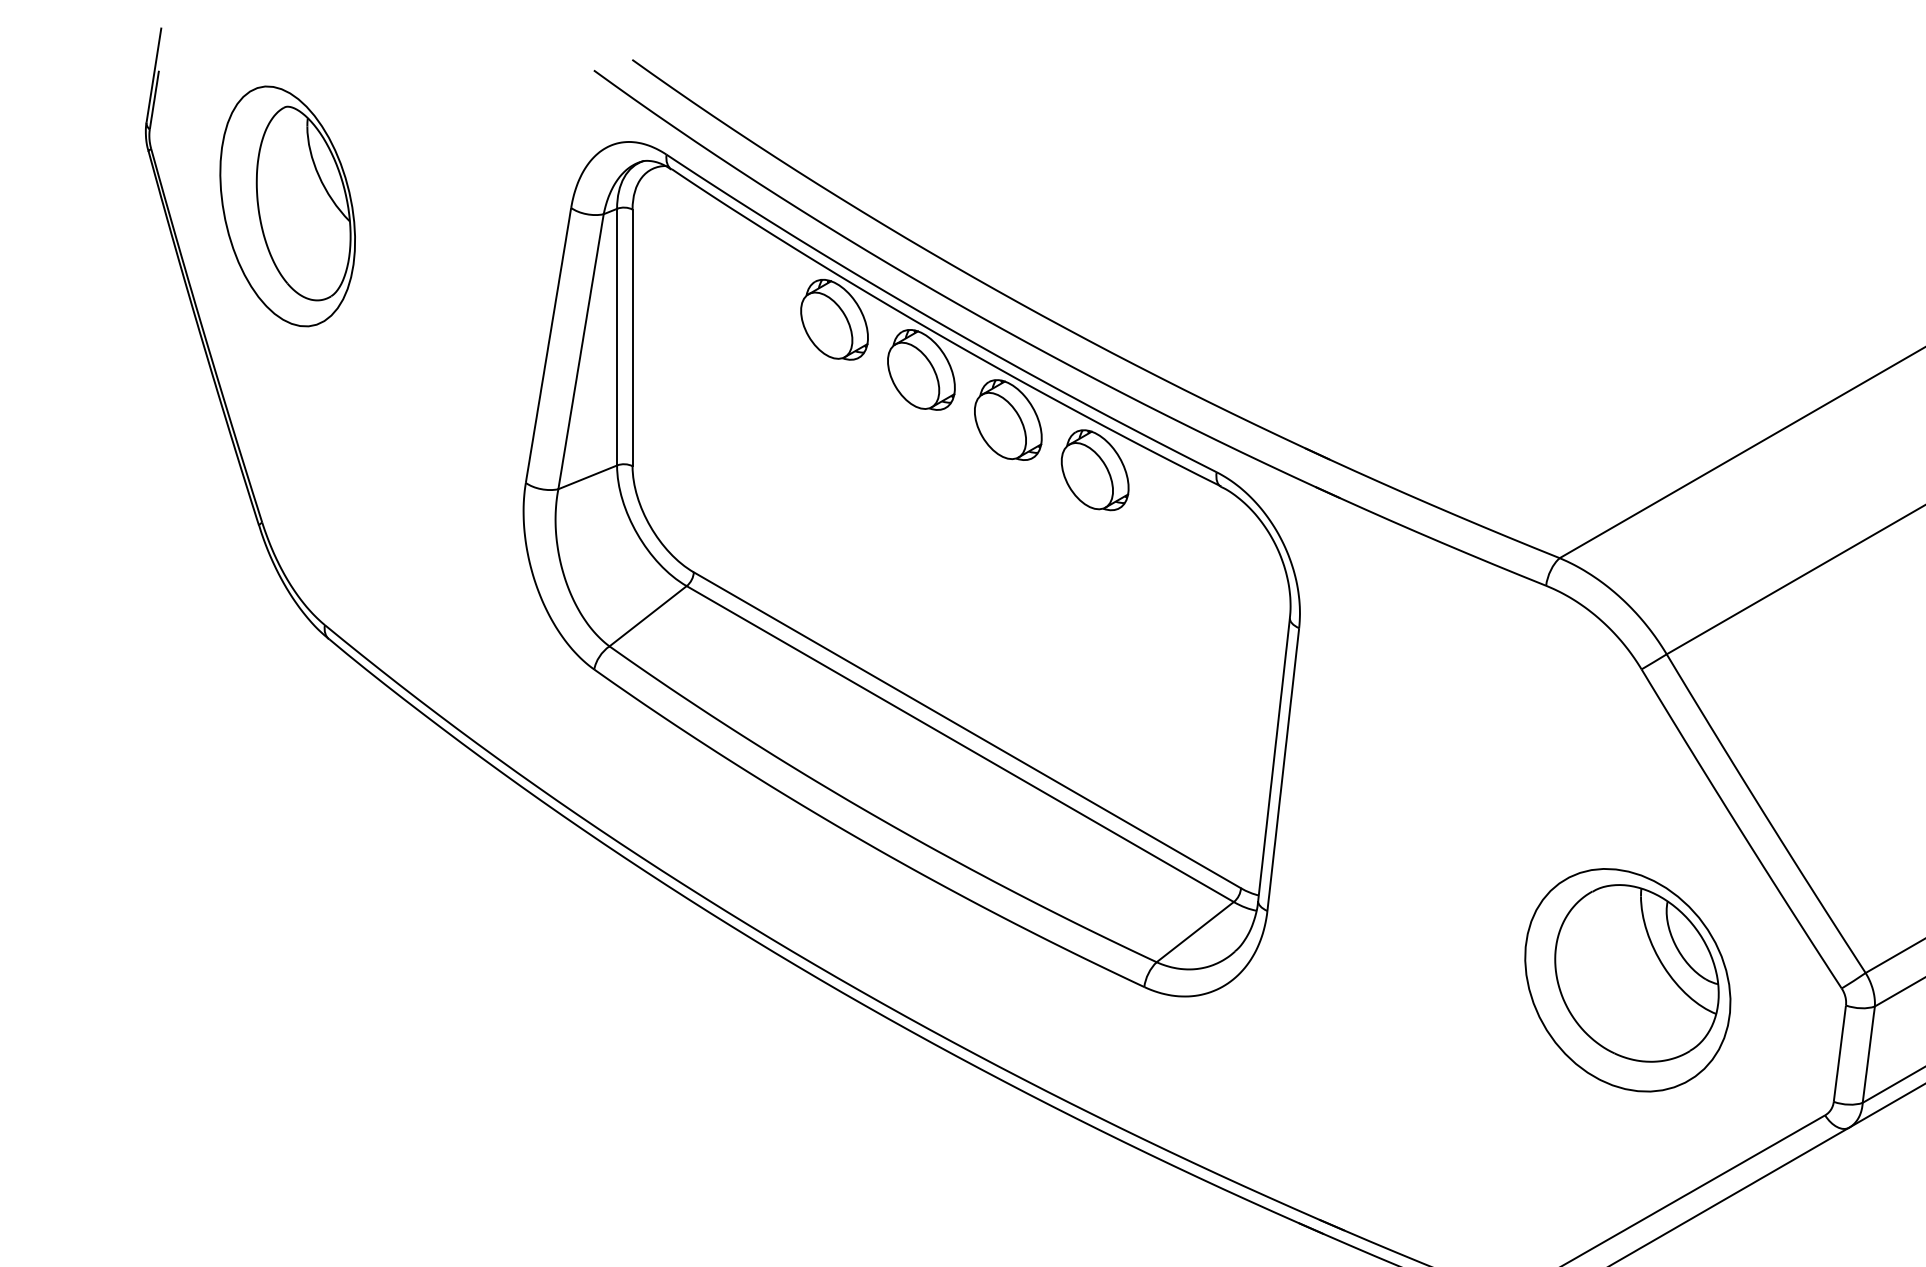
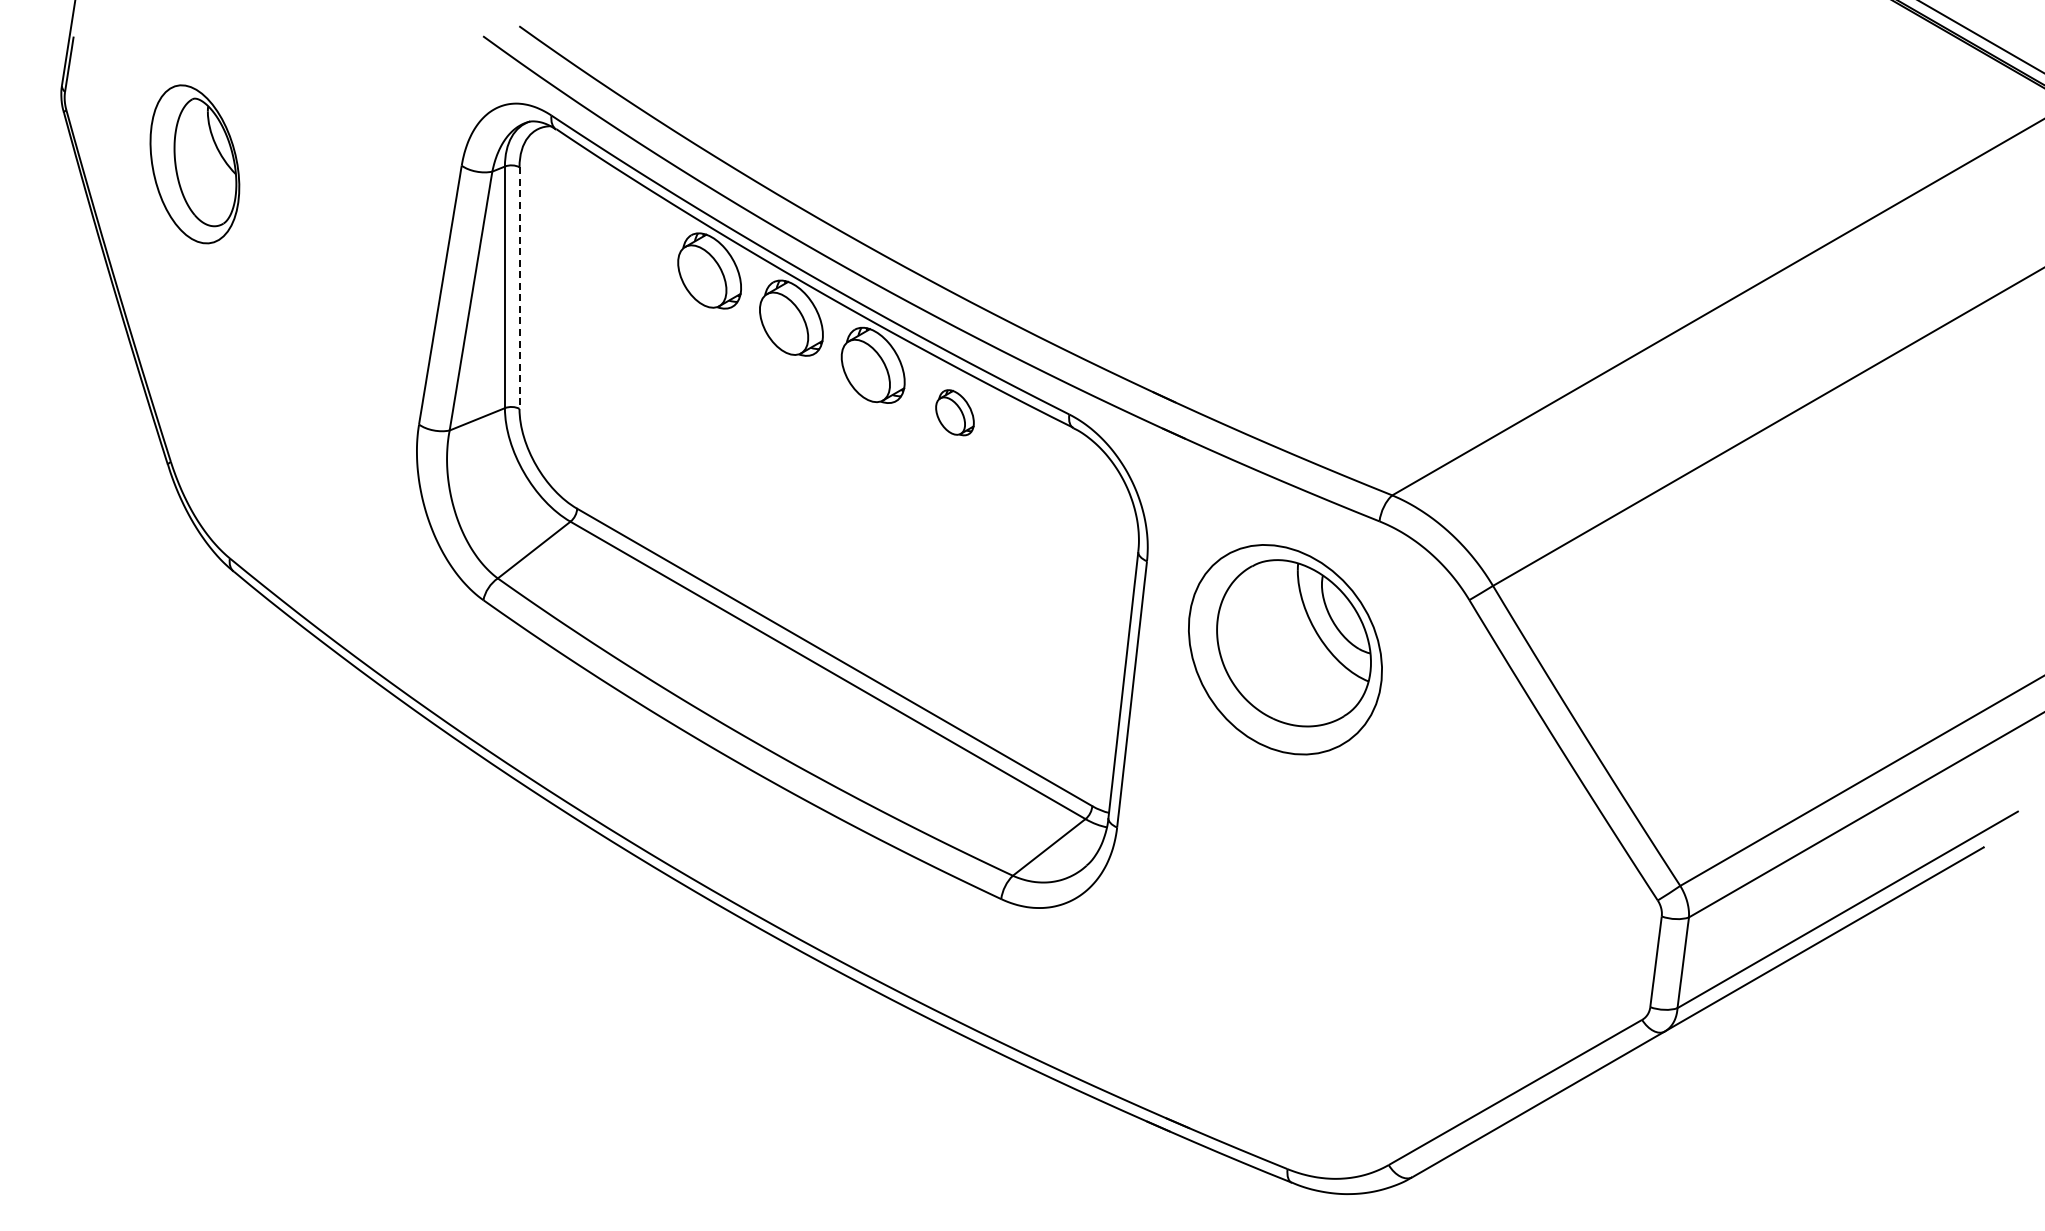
part: (287, 206) -> (194, 164), size x0.7
line: (632, 338) -> (519, 288), solid -> dashed
part: (1094, 470) -> (954, 412), size x0.6
part: (1627, 980) -> (1285, 649), moved

